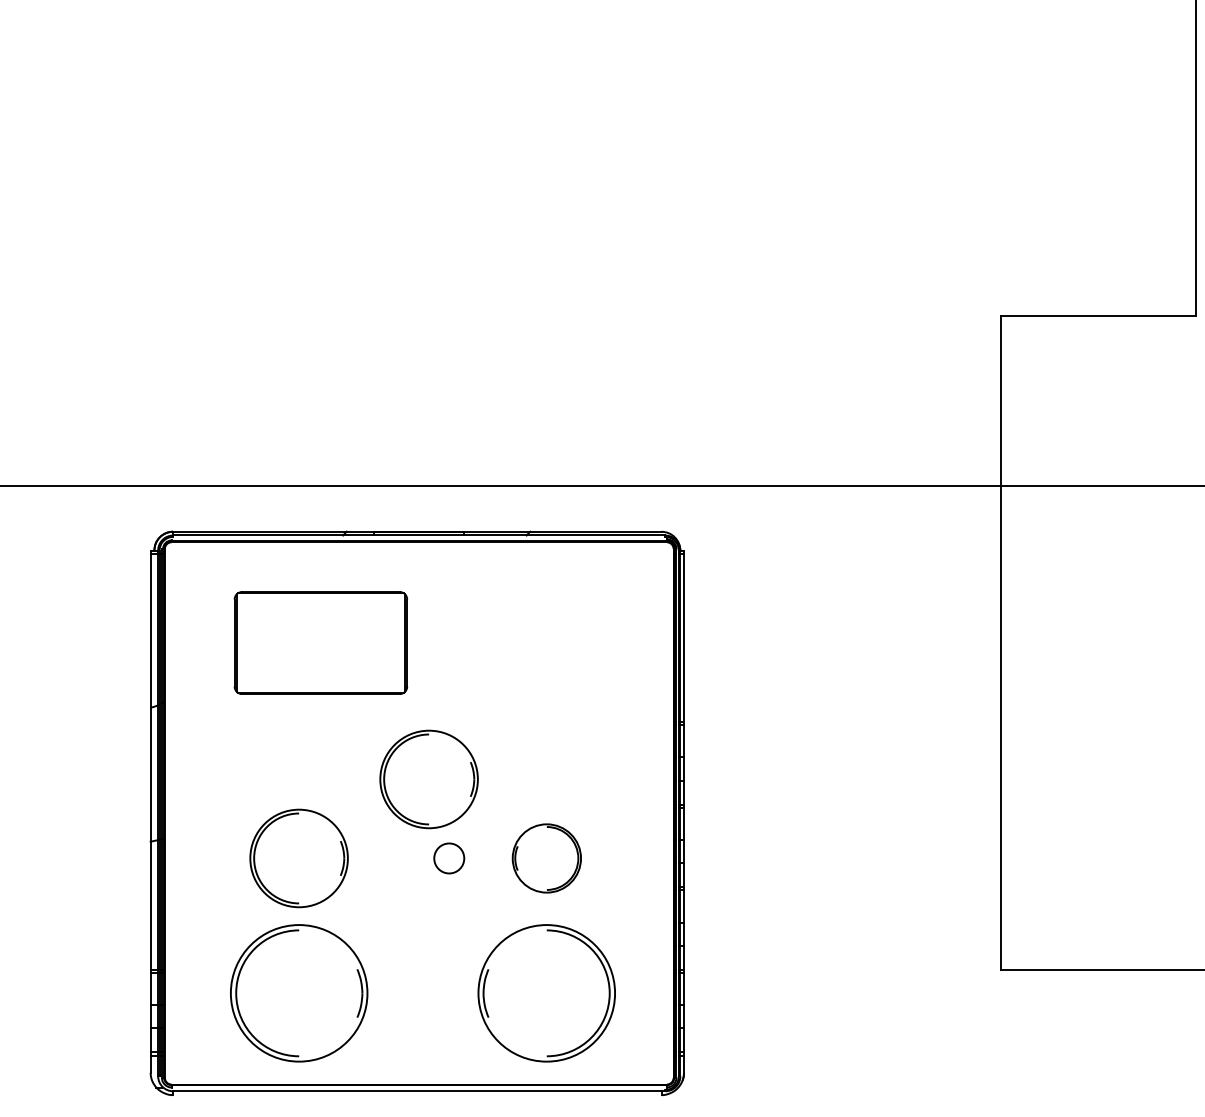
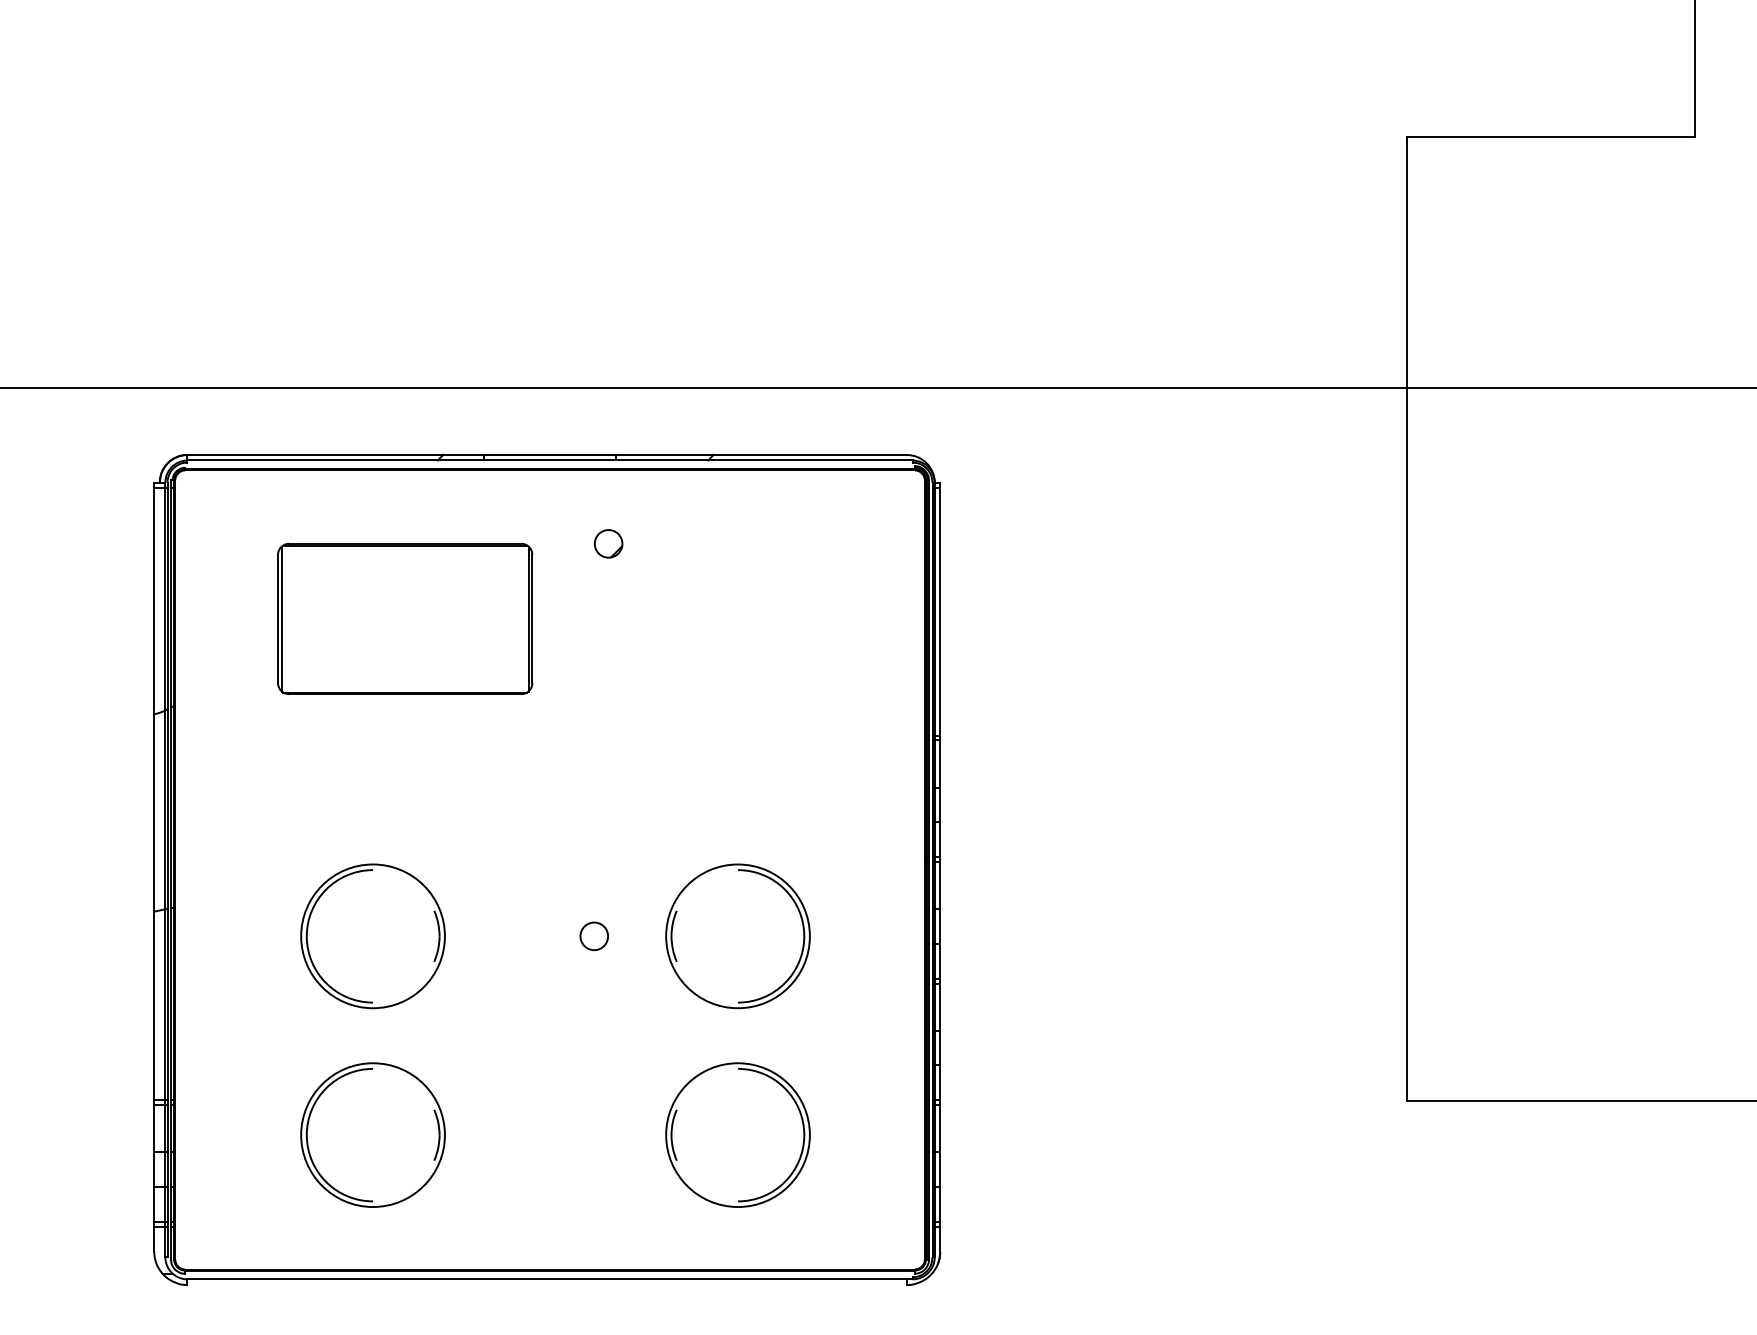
part: (458, 591) -> (607, 542), added
part: (428, 779) -> (563, 819), removed
circle: (448, 858) -> (593, 936), size x0.62
part: (546, 858) -> (737, 936), size x1.43
part: (298, 993) -> (372, 1135), size x0.71
part: (546, 993) -> (737, 1135), size x0.71

